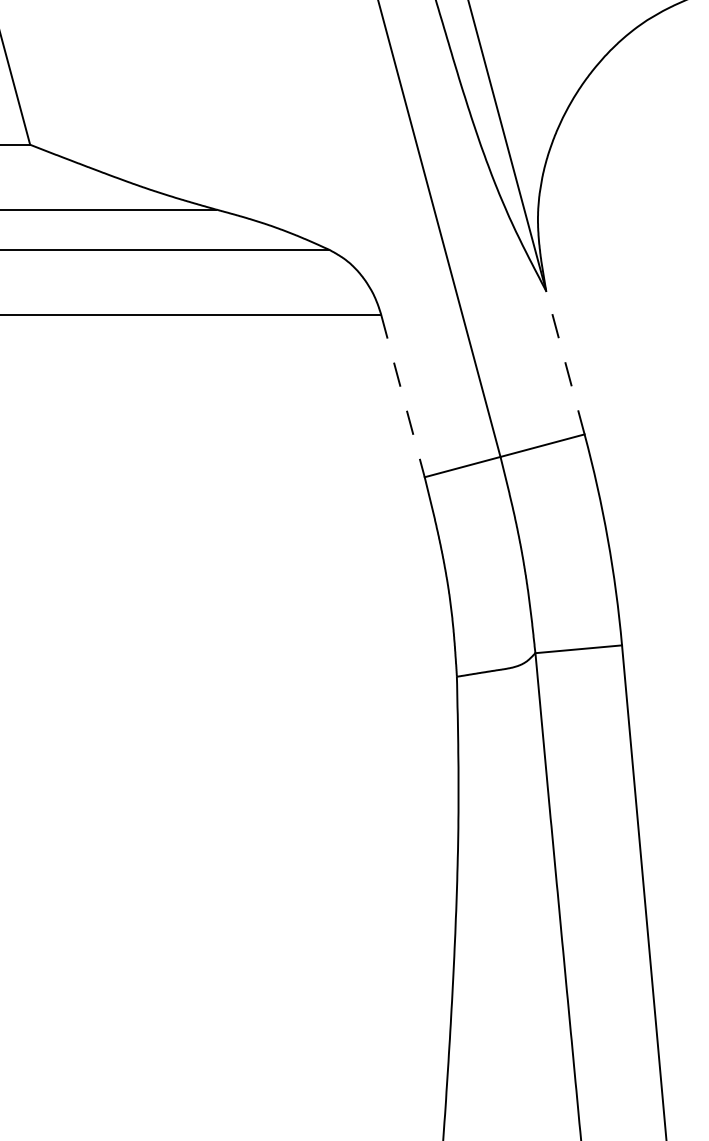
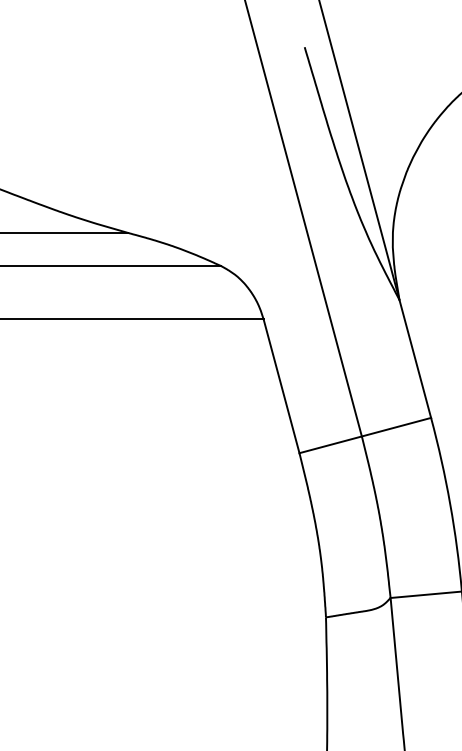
line: (565, 362) -> (415, 358), dashed -> solid
line: (403, 396) -> (282, 386), dashed -> solid

